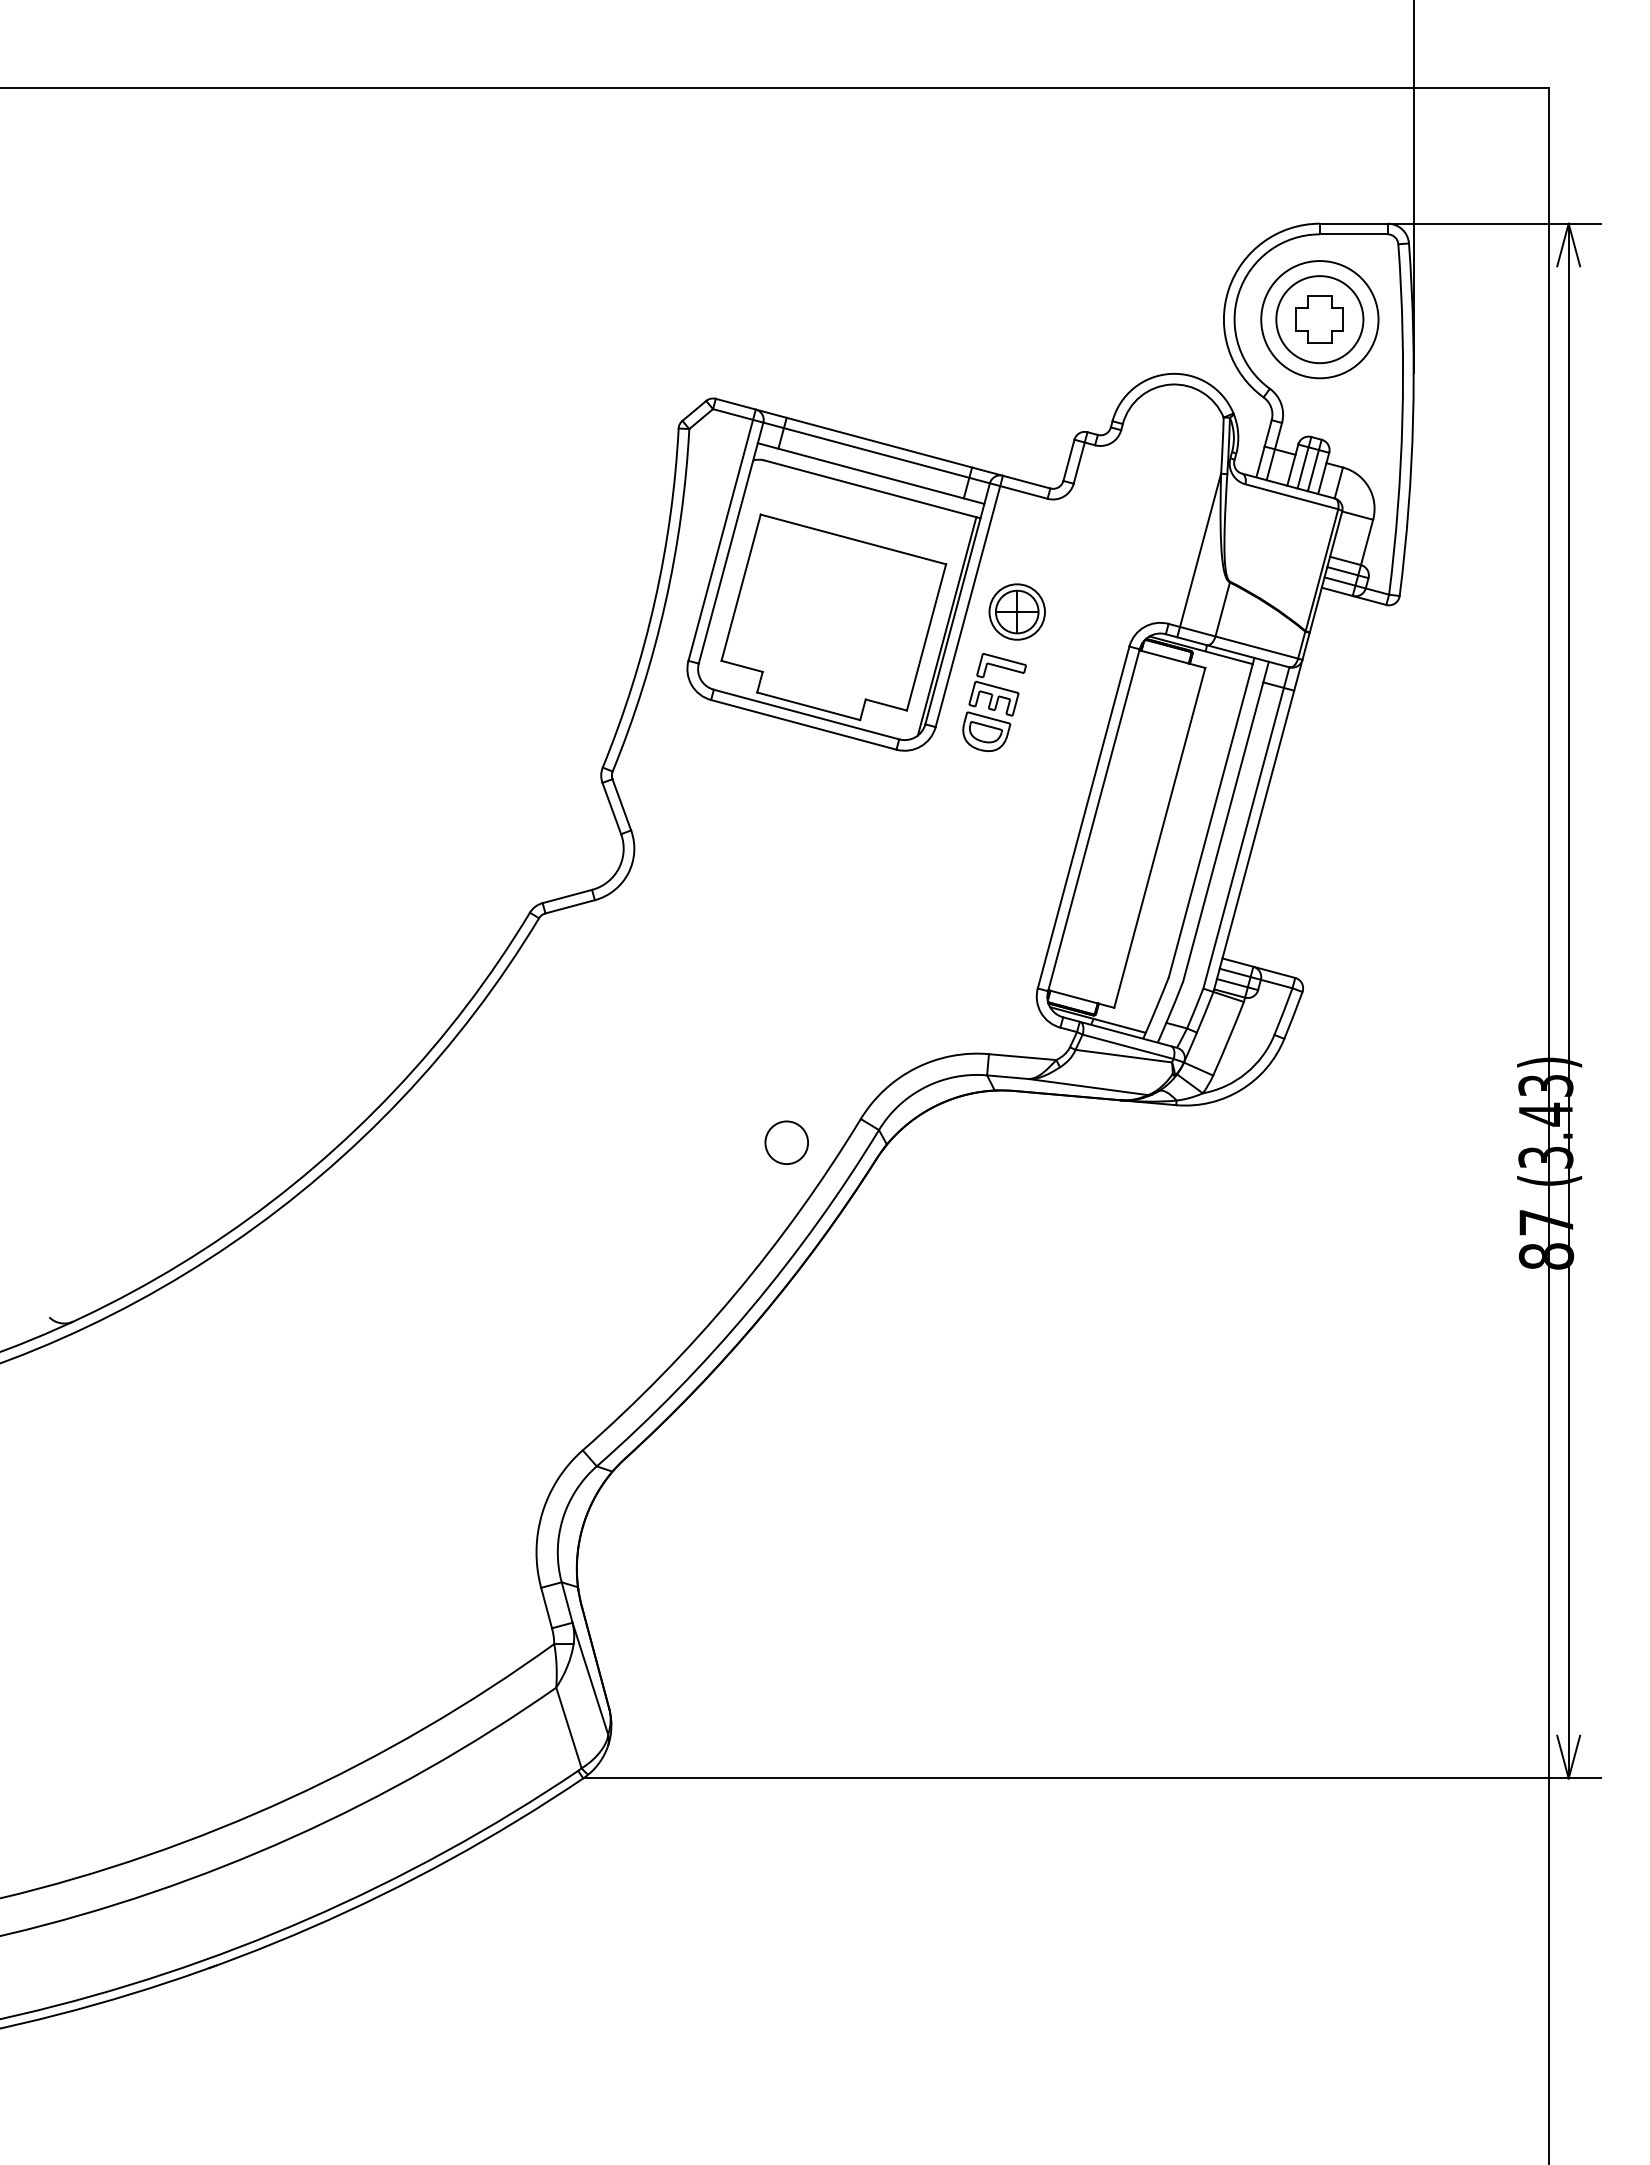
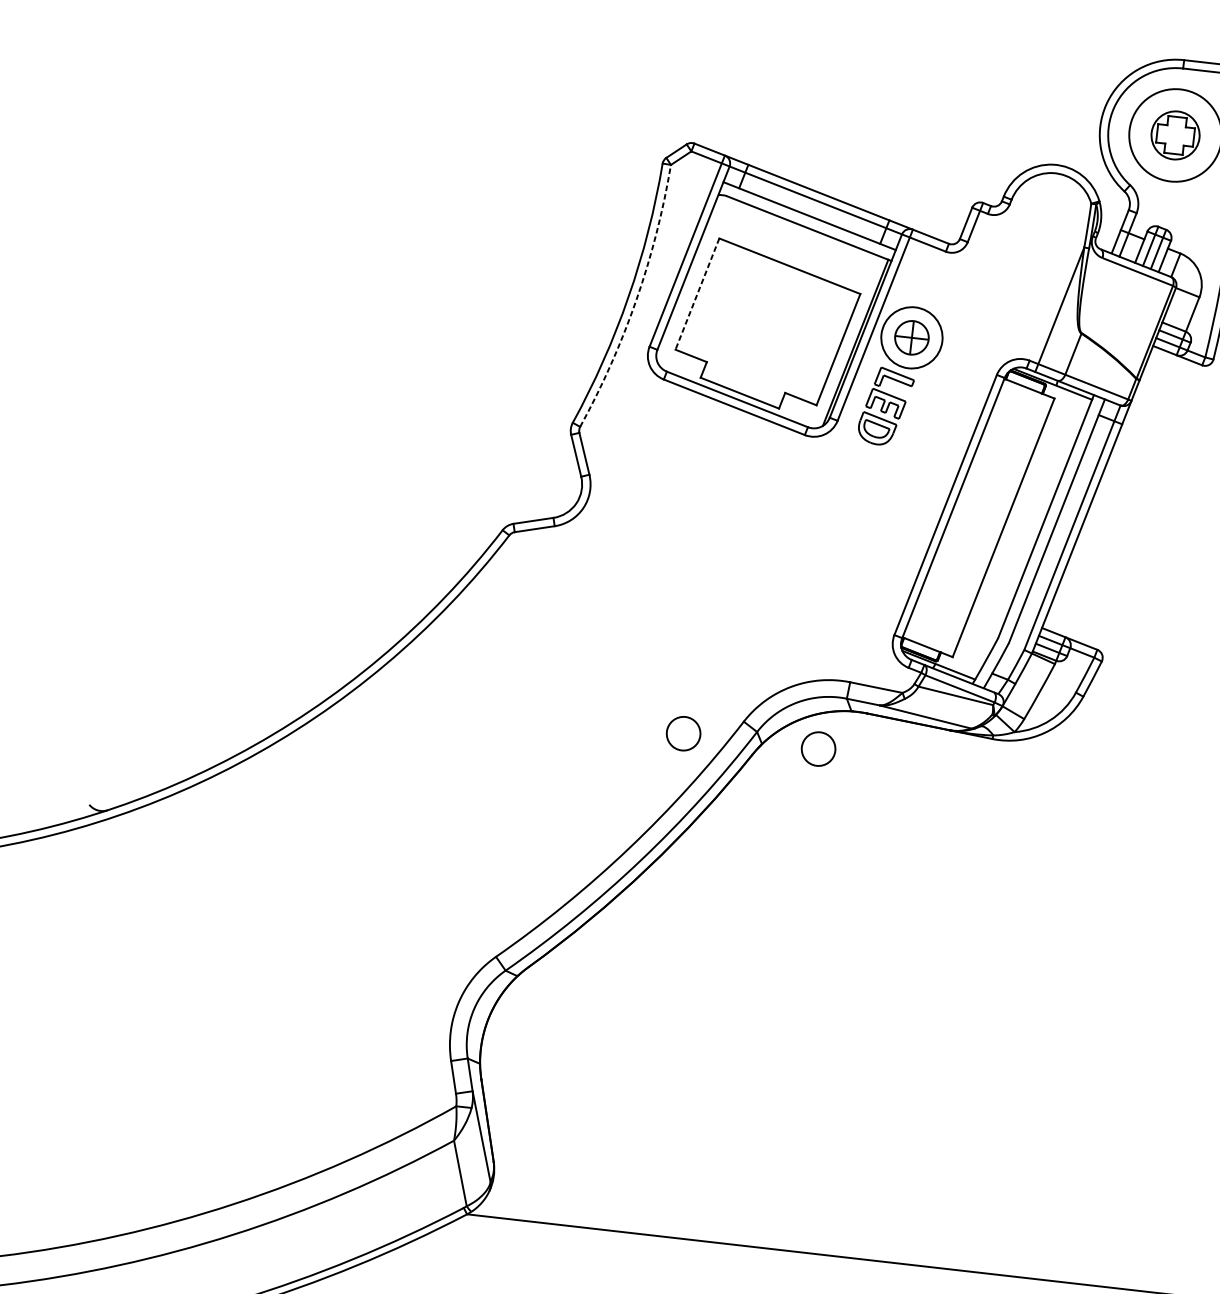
circle: (1319, 319) -> (1175, 135), size x0.7
line: (741, 587) -> (697, 293), solid -> dashed
arc: (665, 603) -> (636, 299), solid -> dashed
circle: (1016, 611) -> (911, 337), size x1.4
circle: (958, 1142) -> (818, 748), added

